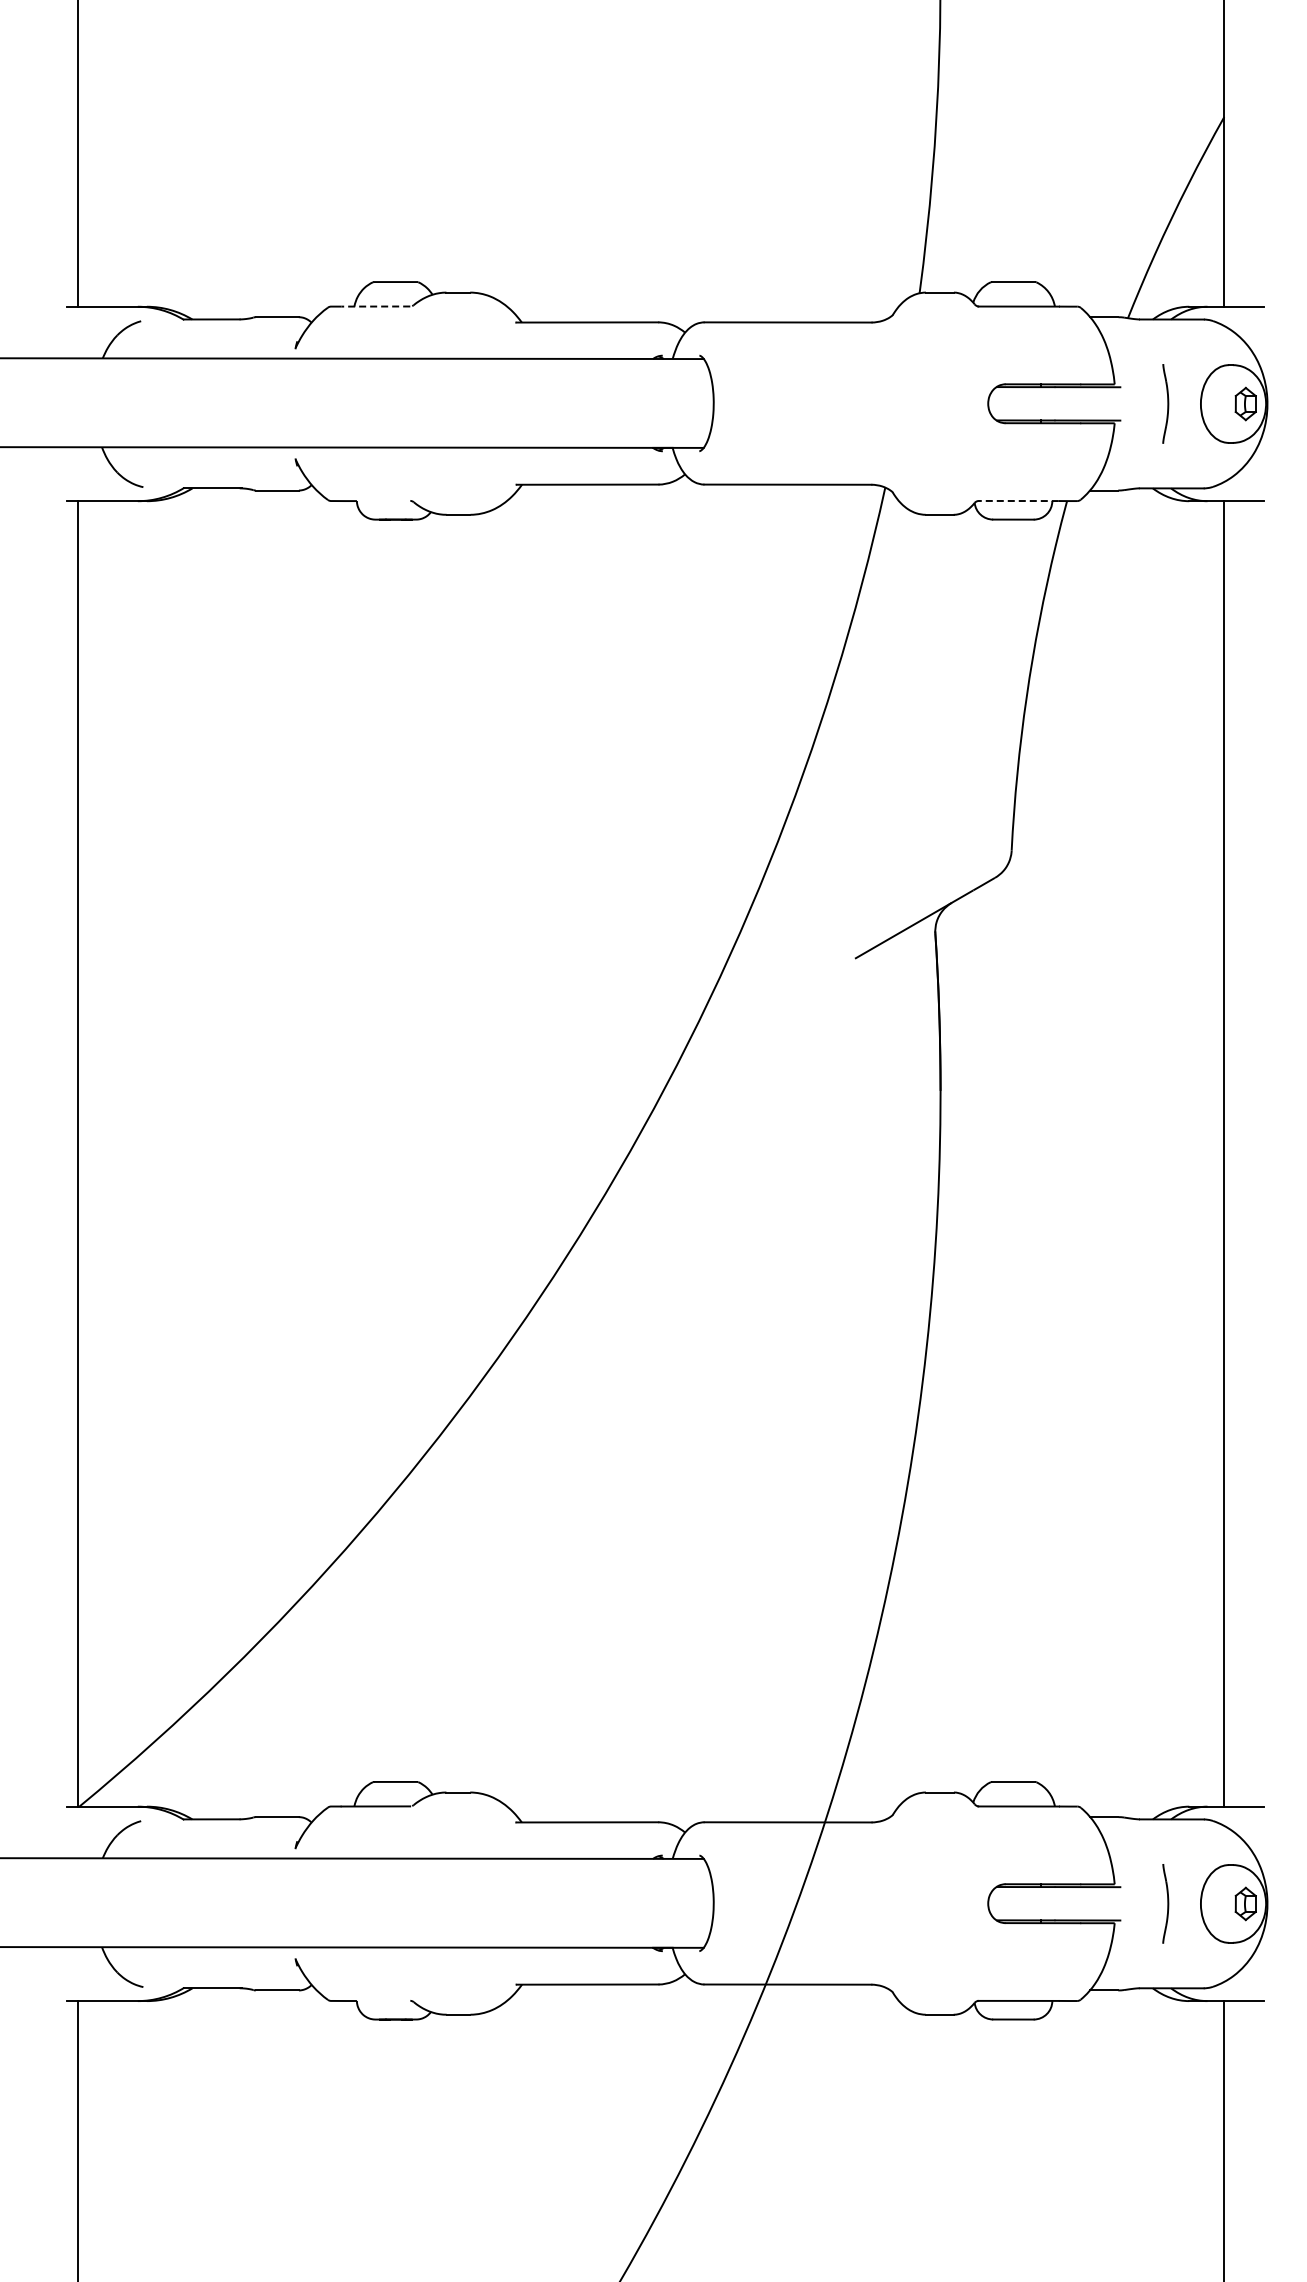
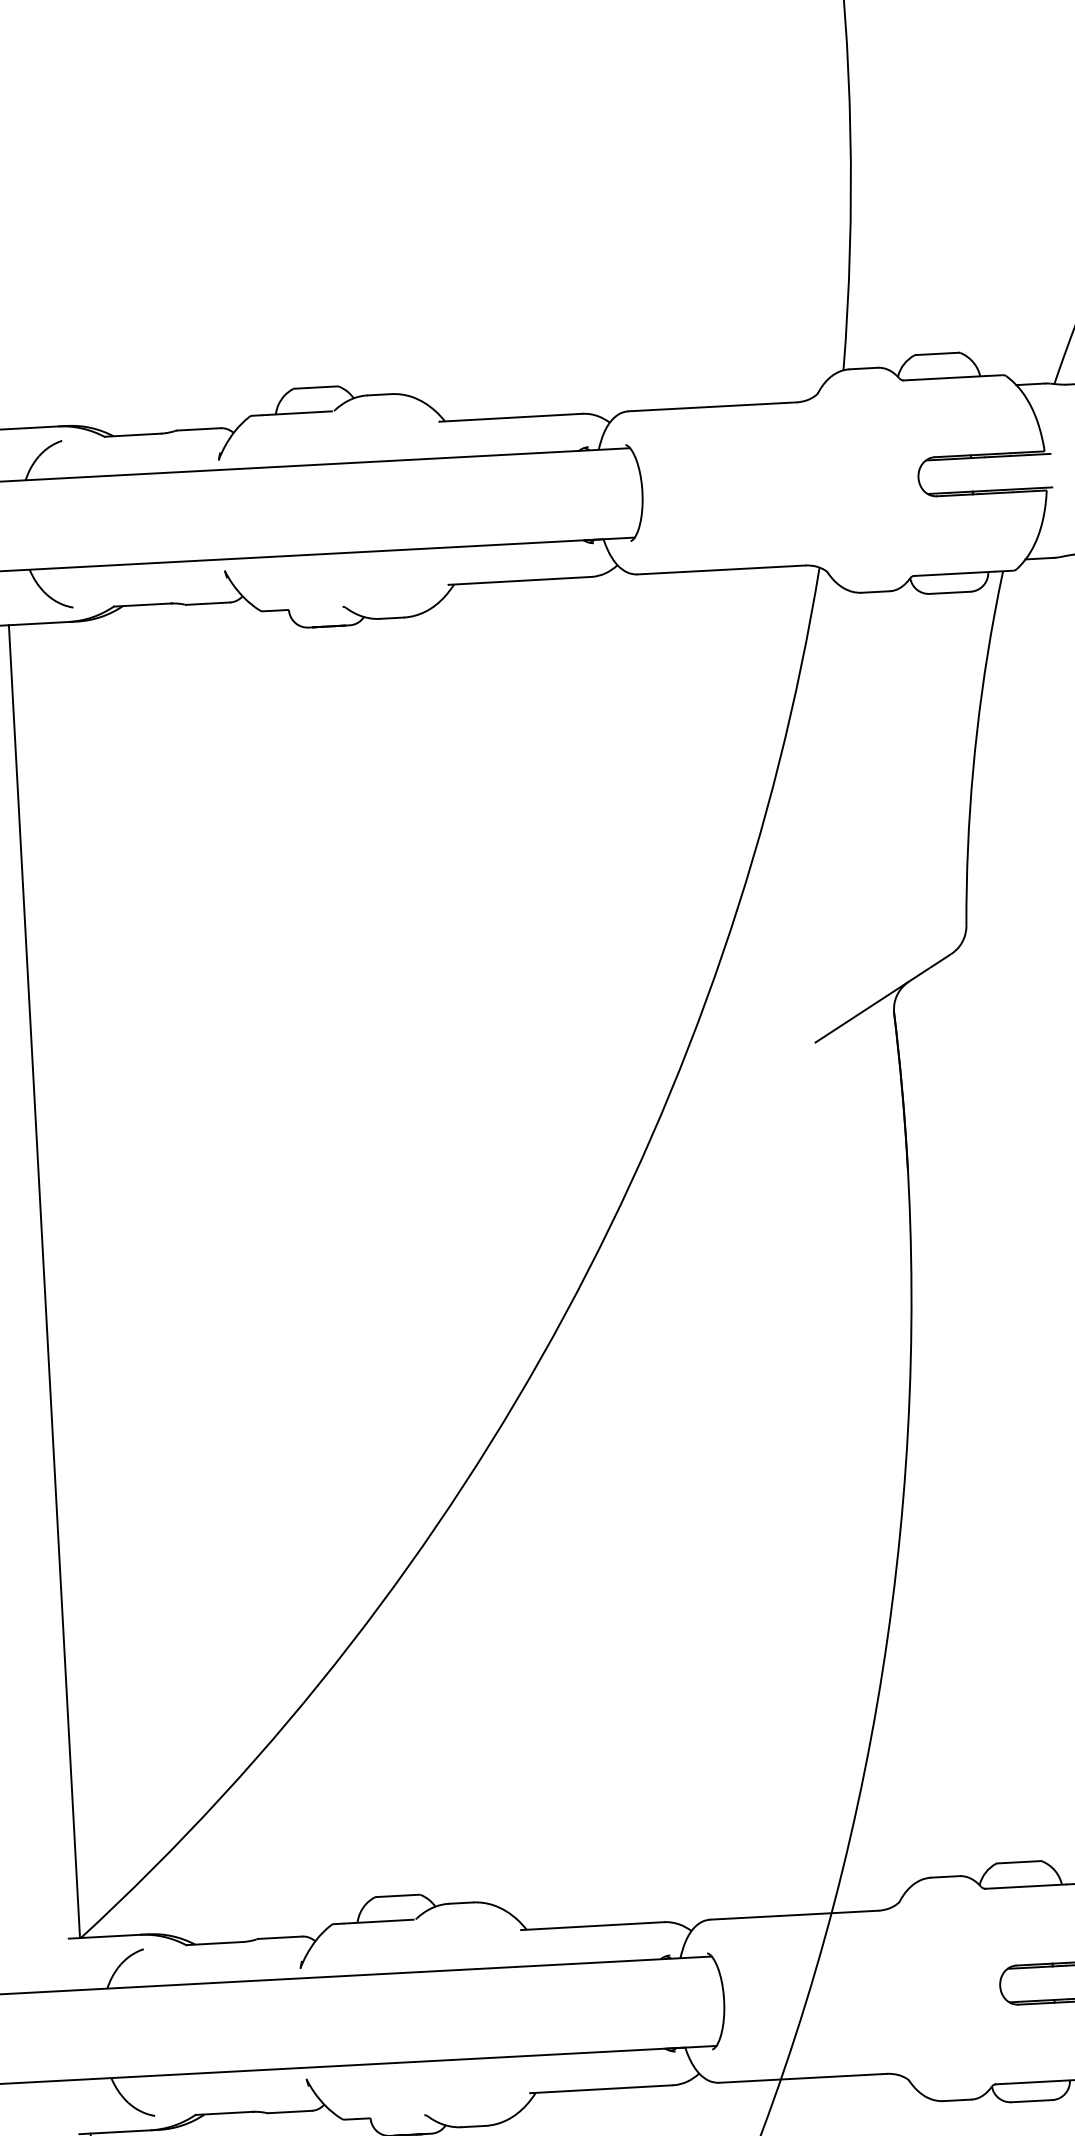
line: (375, 306) -> (297, 413), dashed -> solid
line: (1017, 501) -> (953, 574), dashed -> solid

